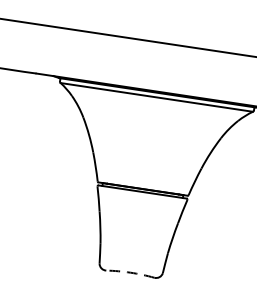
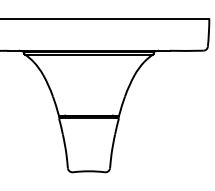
arc: (129, 272) -> (88, 171), dashed -> solid

